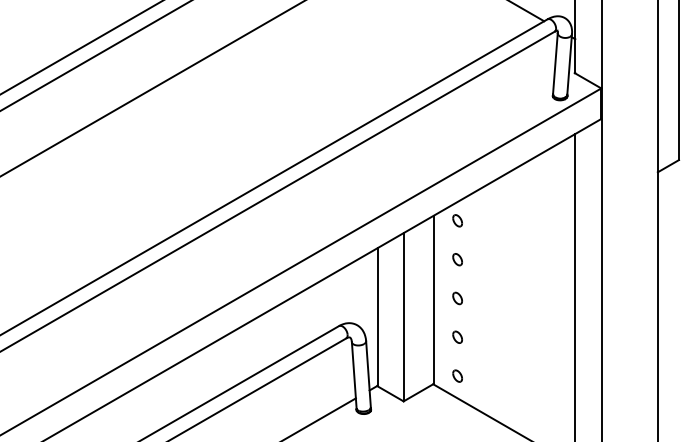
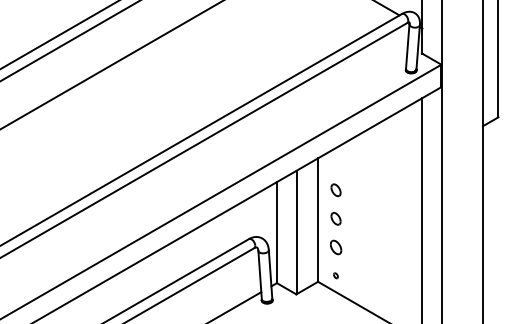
part: (457, 220) -> (335, 161), removed
part: (457, 259) -> (335, 190), size x1.4
part: (457, 298) -> (335, 218), size x1.4
part: (457, 336) -> (335, 246), size x1.6
part: (457, 375) -> (335, 275), size x0.6

